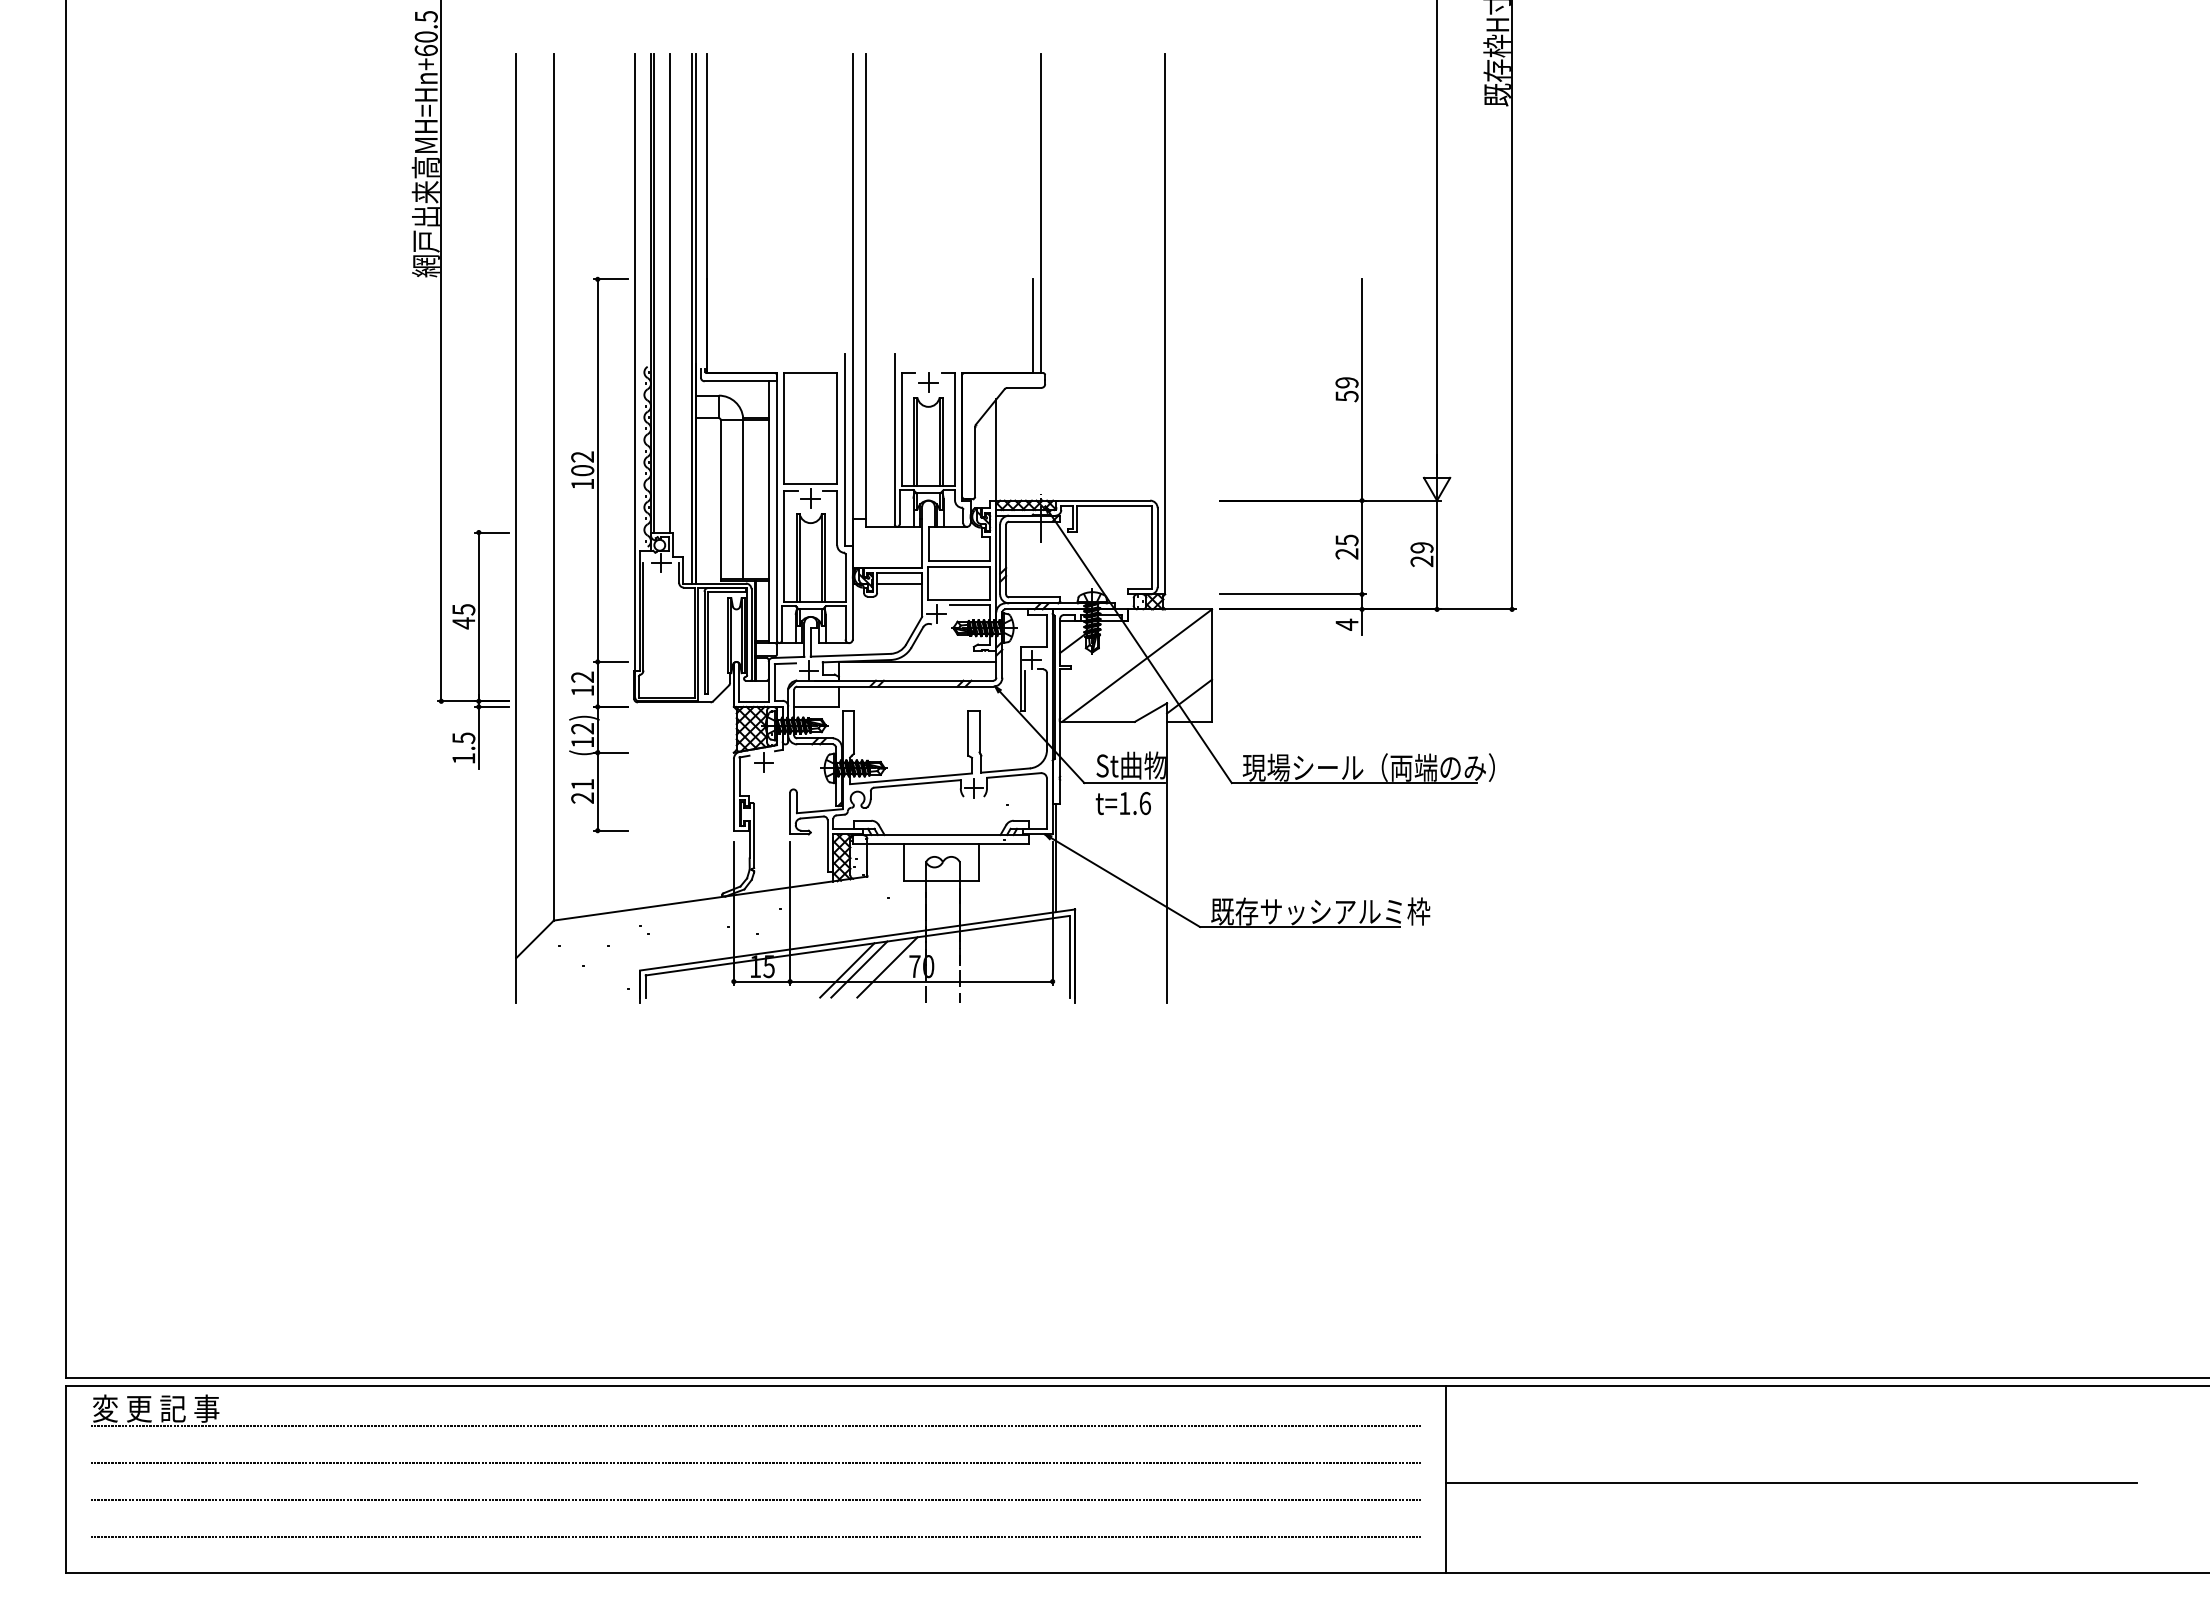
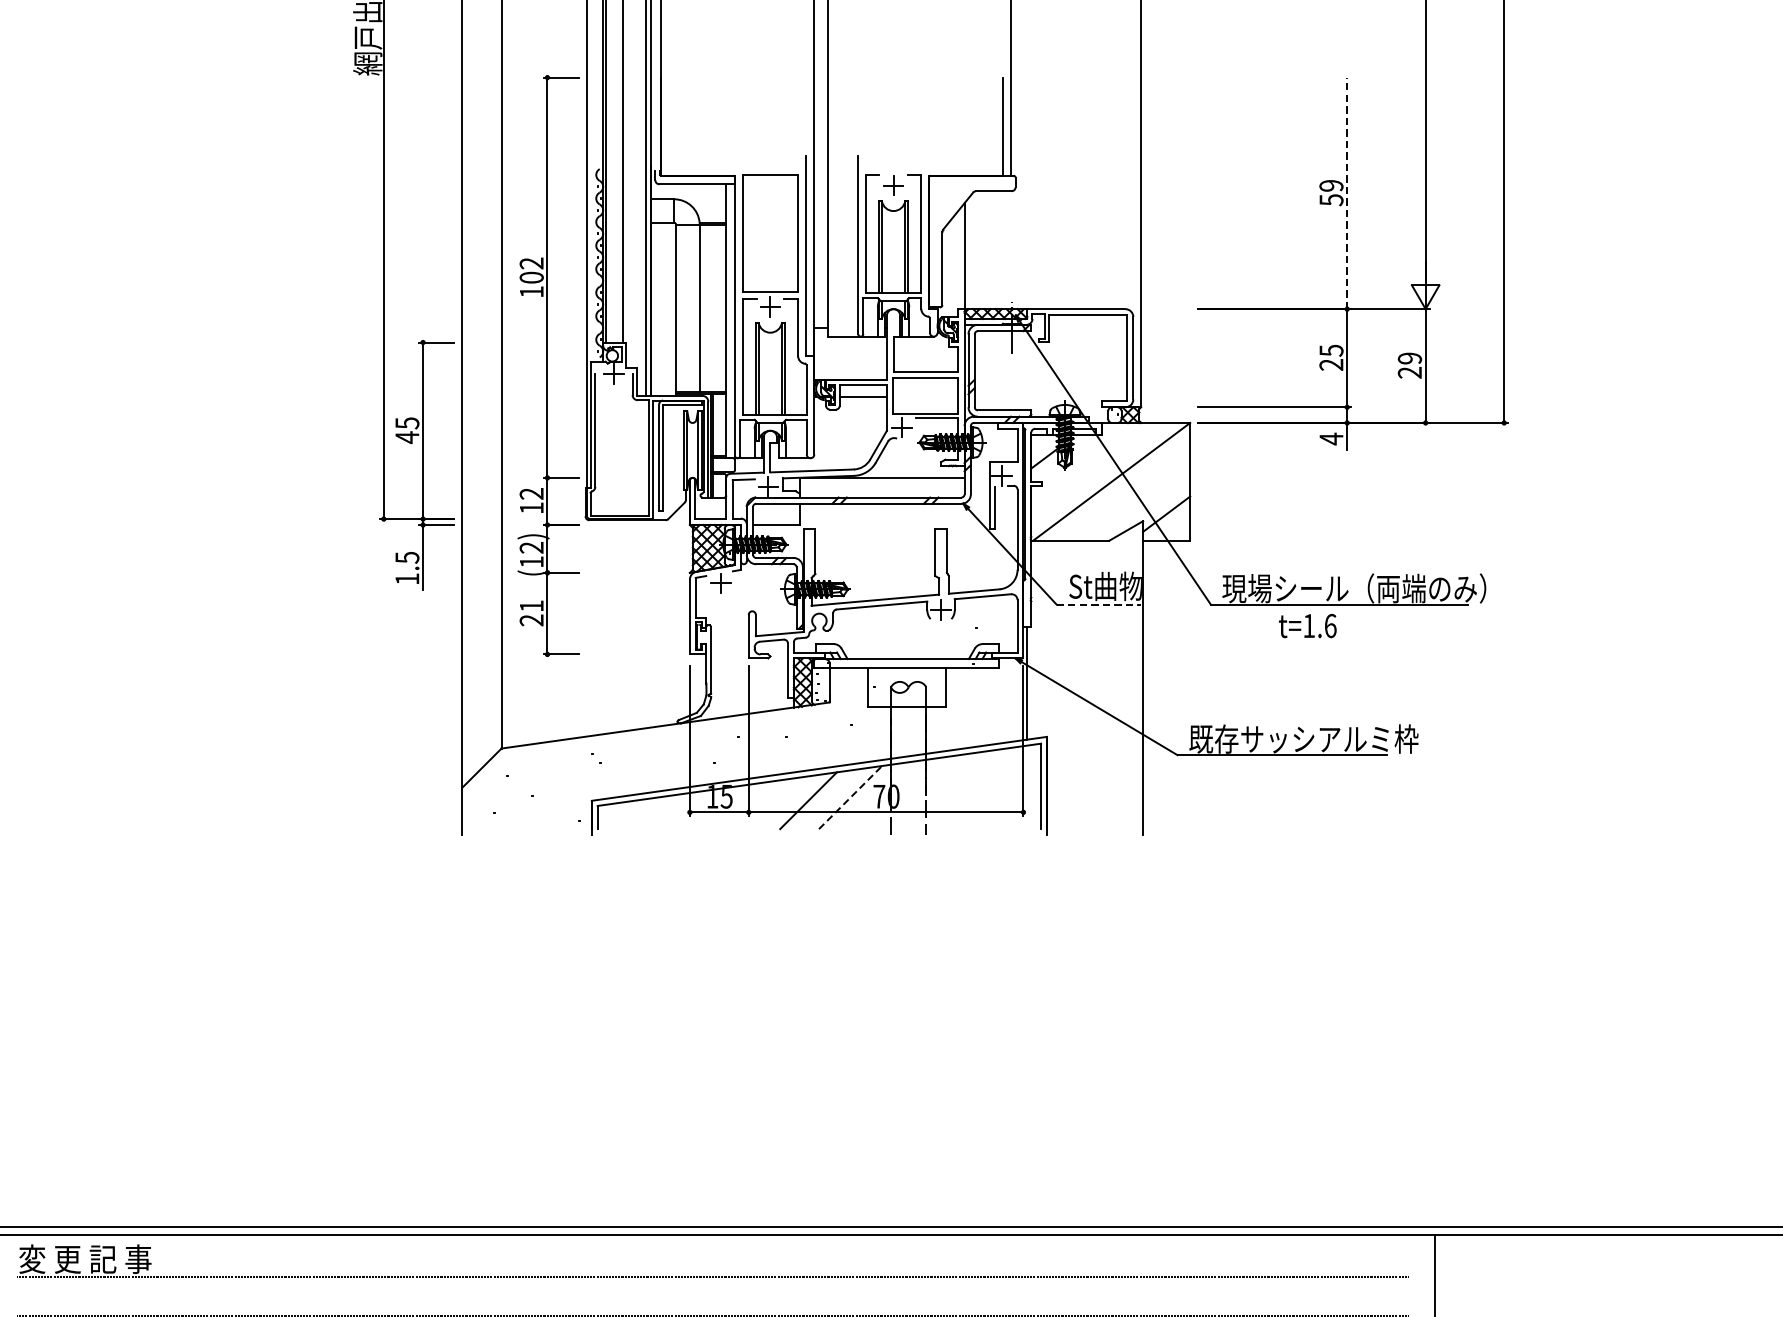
line: (1362, 390) -> (1347, 193), solid -> dashed
line: (1125, 783) -> (1099, 605), solid -> dashed
text: (1122, 803) -> (1306, 626), moved
line: (887, 967) -> (850, 797), solid -> dashed
line: (859, 969) -> (821, 799), removed

